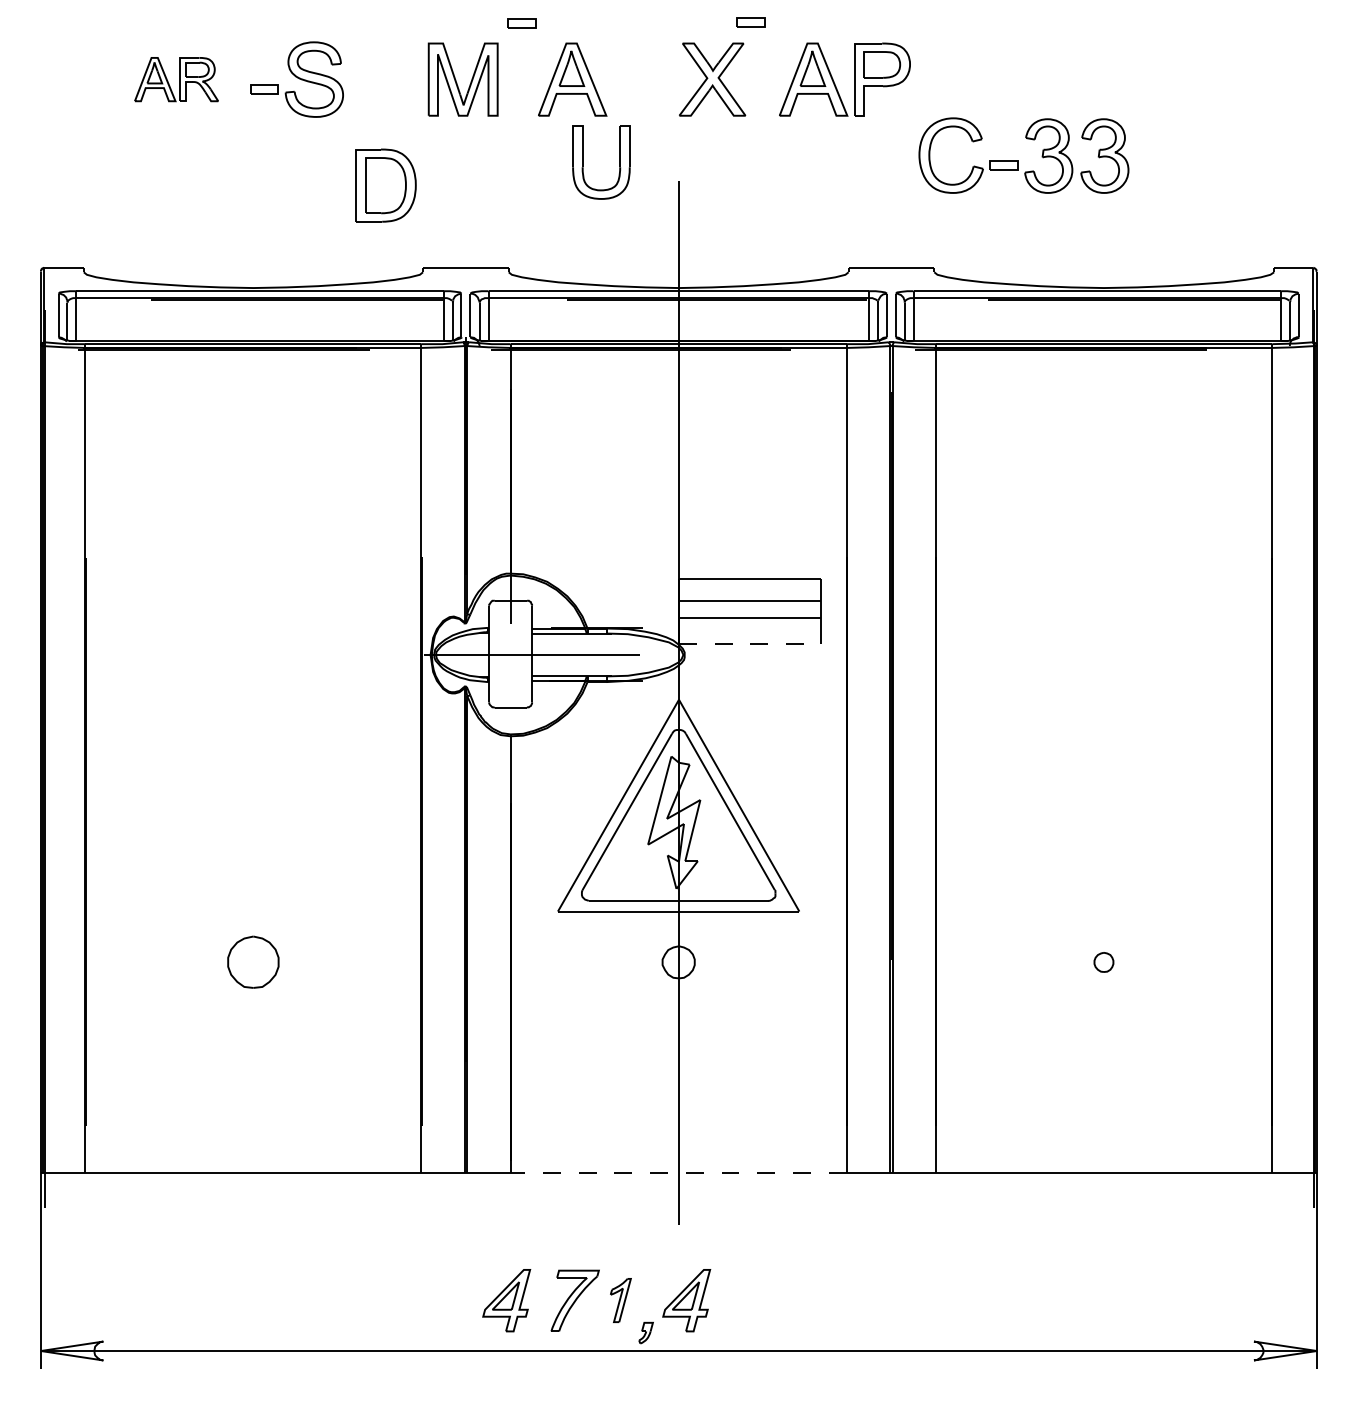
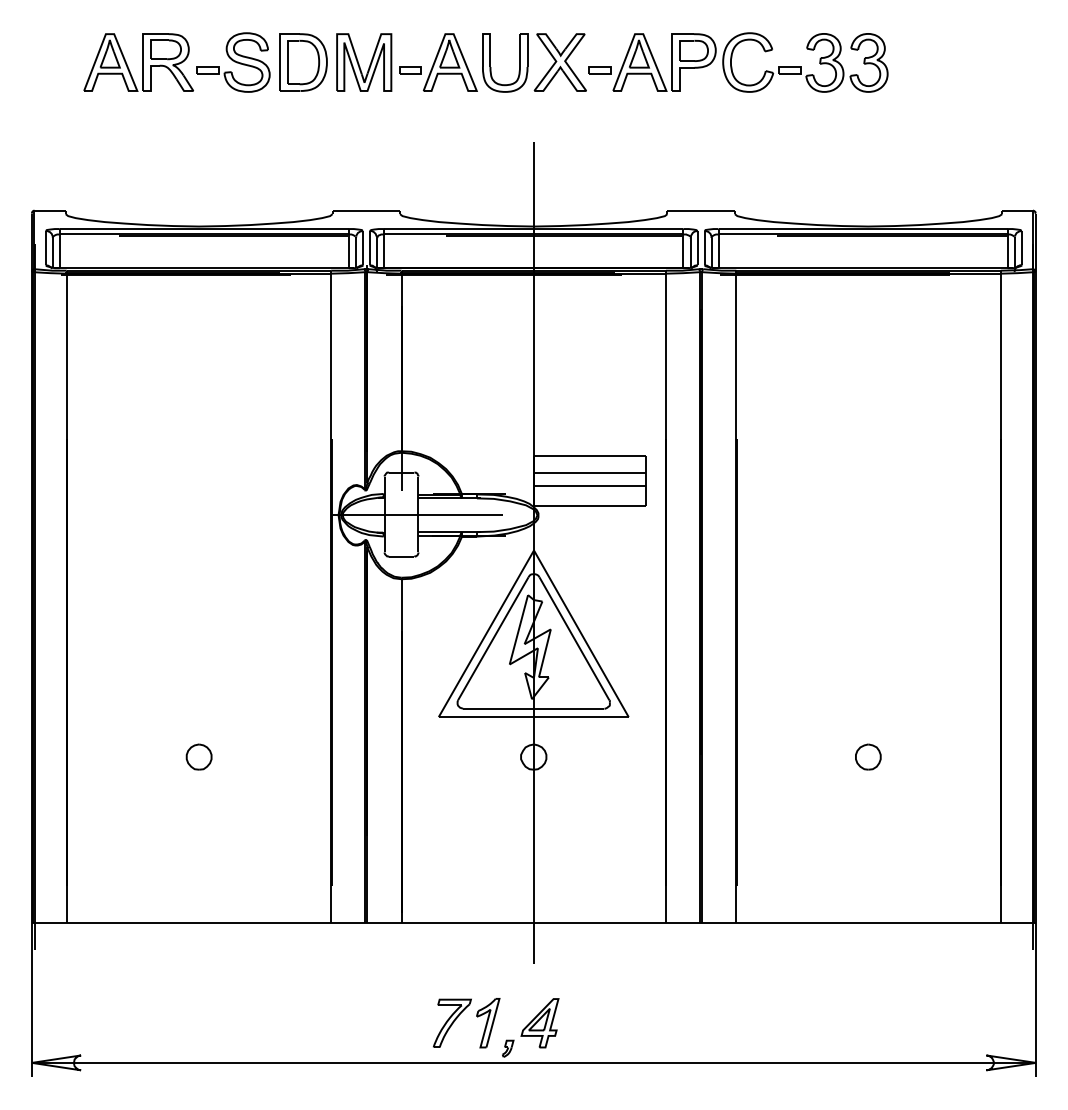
part: (750, 22) -> (599, 70), moved
part: (521, 23) -> (410, 70), moved
part: (176, 79) -> (138, 62), size x1.67
part: (1018, 160) -> (801, 66), moved
part: (583, 162) -> (491, 63), moved
part: (385, 185) -> (303, 62), moved
line: (750, 643) -> (590, 506), dashed -> solid
part: (253, 962) -> (199, 757), size x0.62
part: (1103, 962) -> (867, 757), size x1.67
line: (678, 1172) -> (533, 922), dashed -> solid
part: (506, 1300) -> (398, 1023), removed
part: (620, 1300) -> (487, 1023), size x1.43

